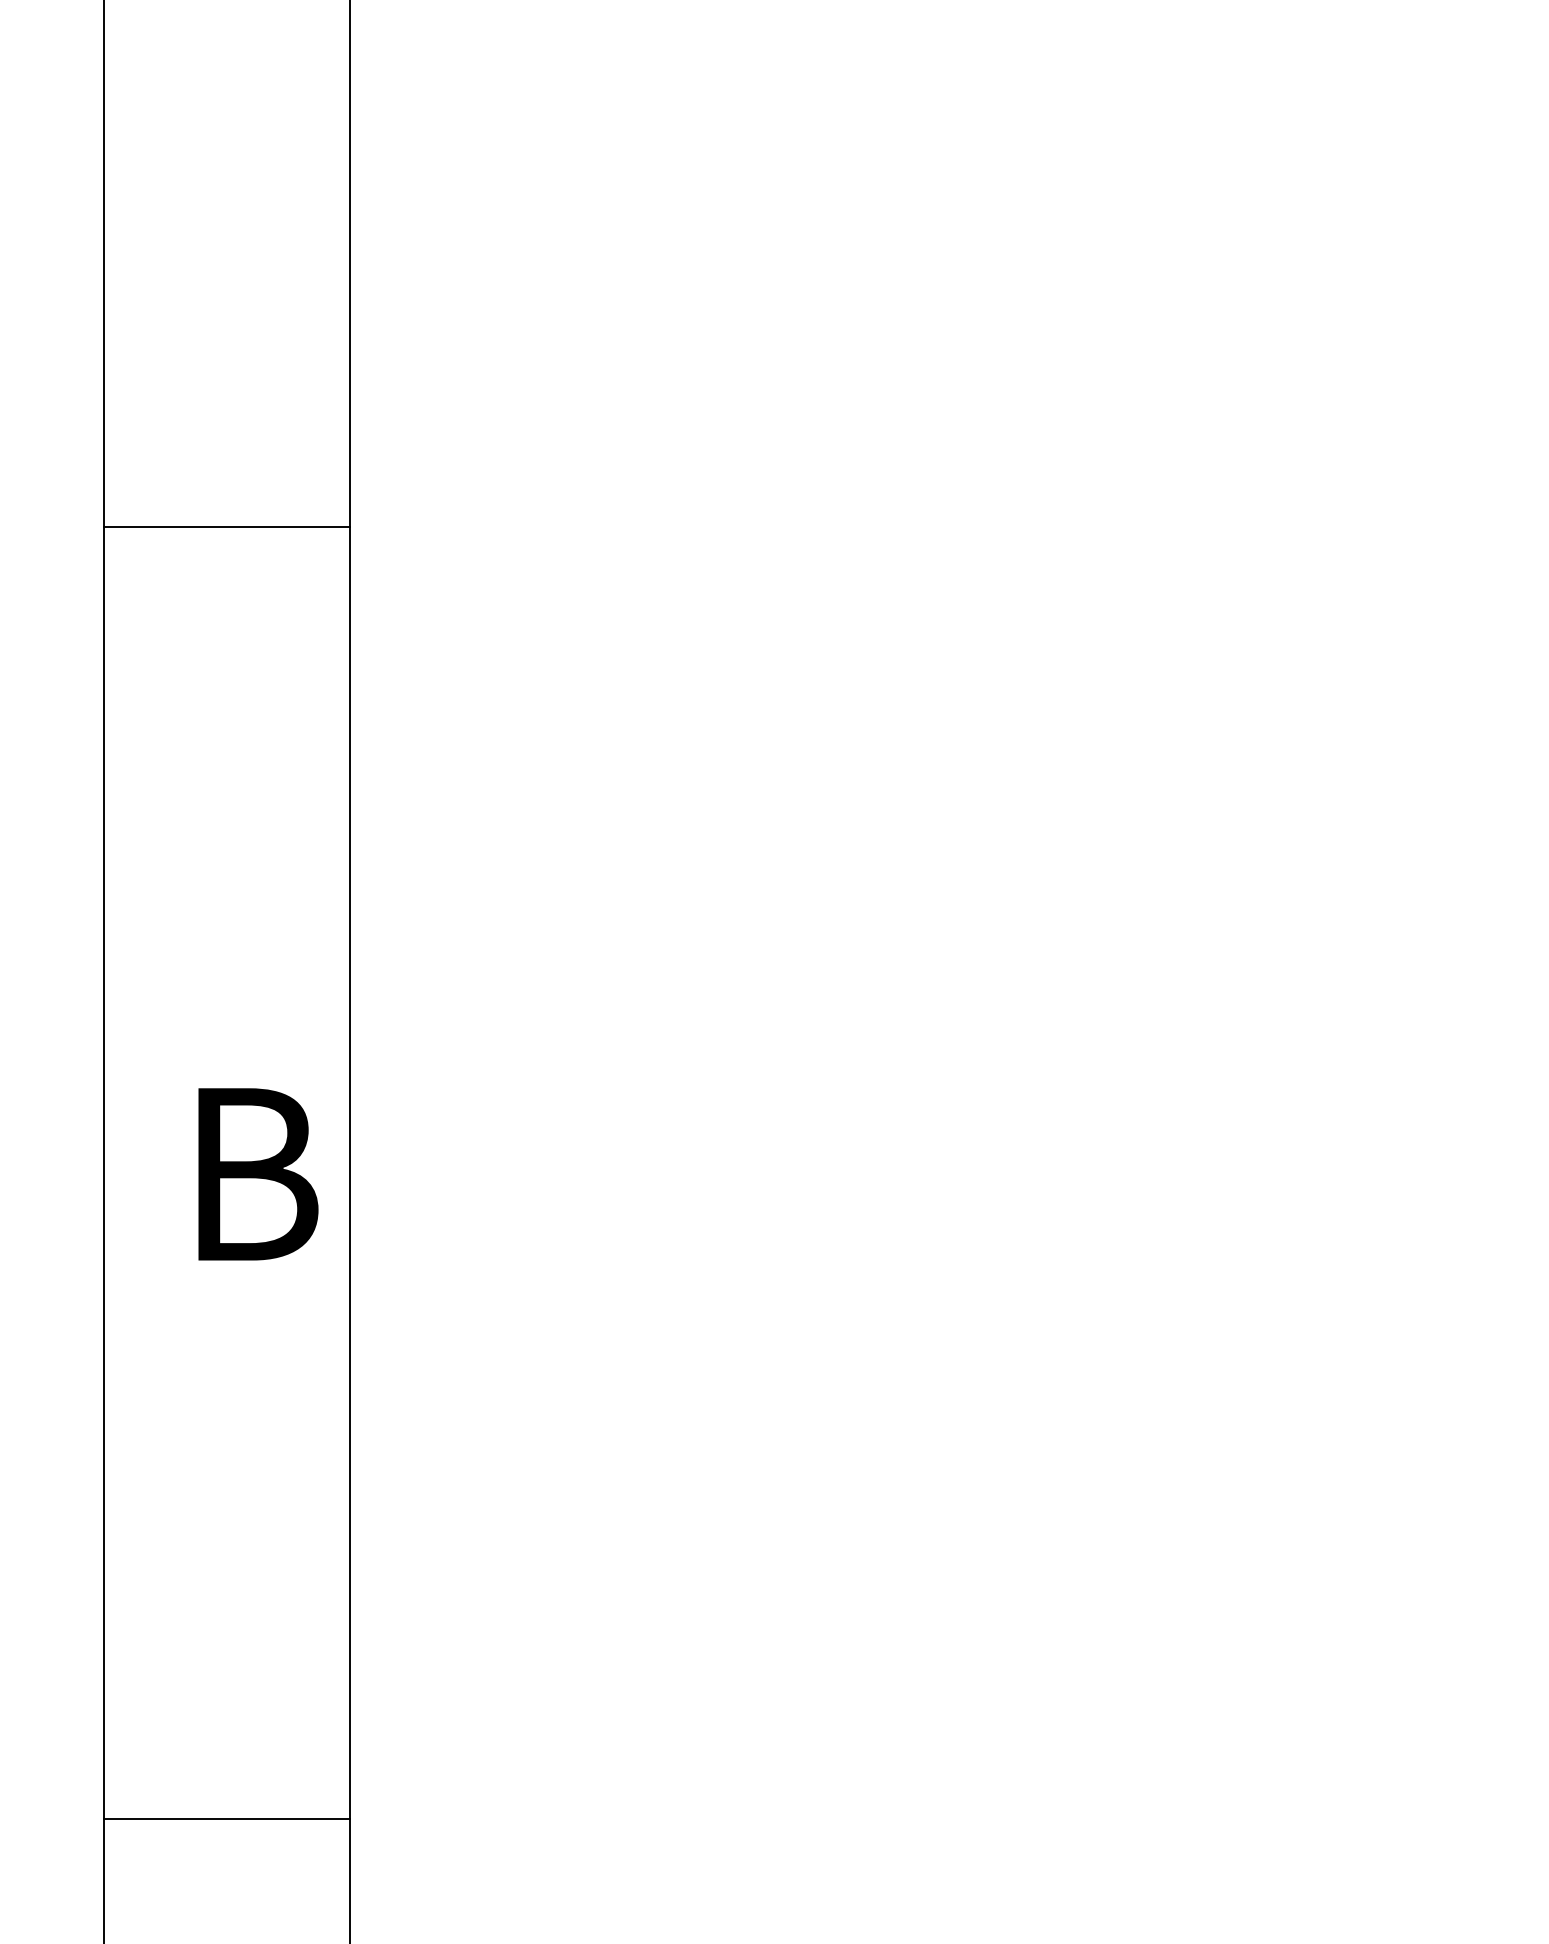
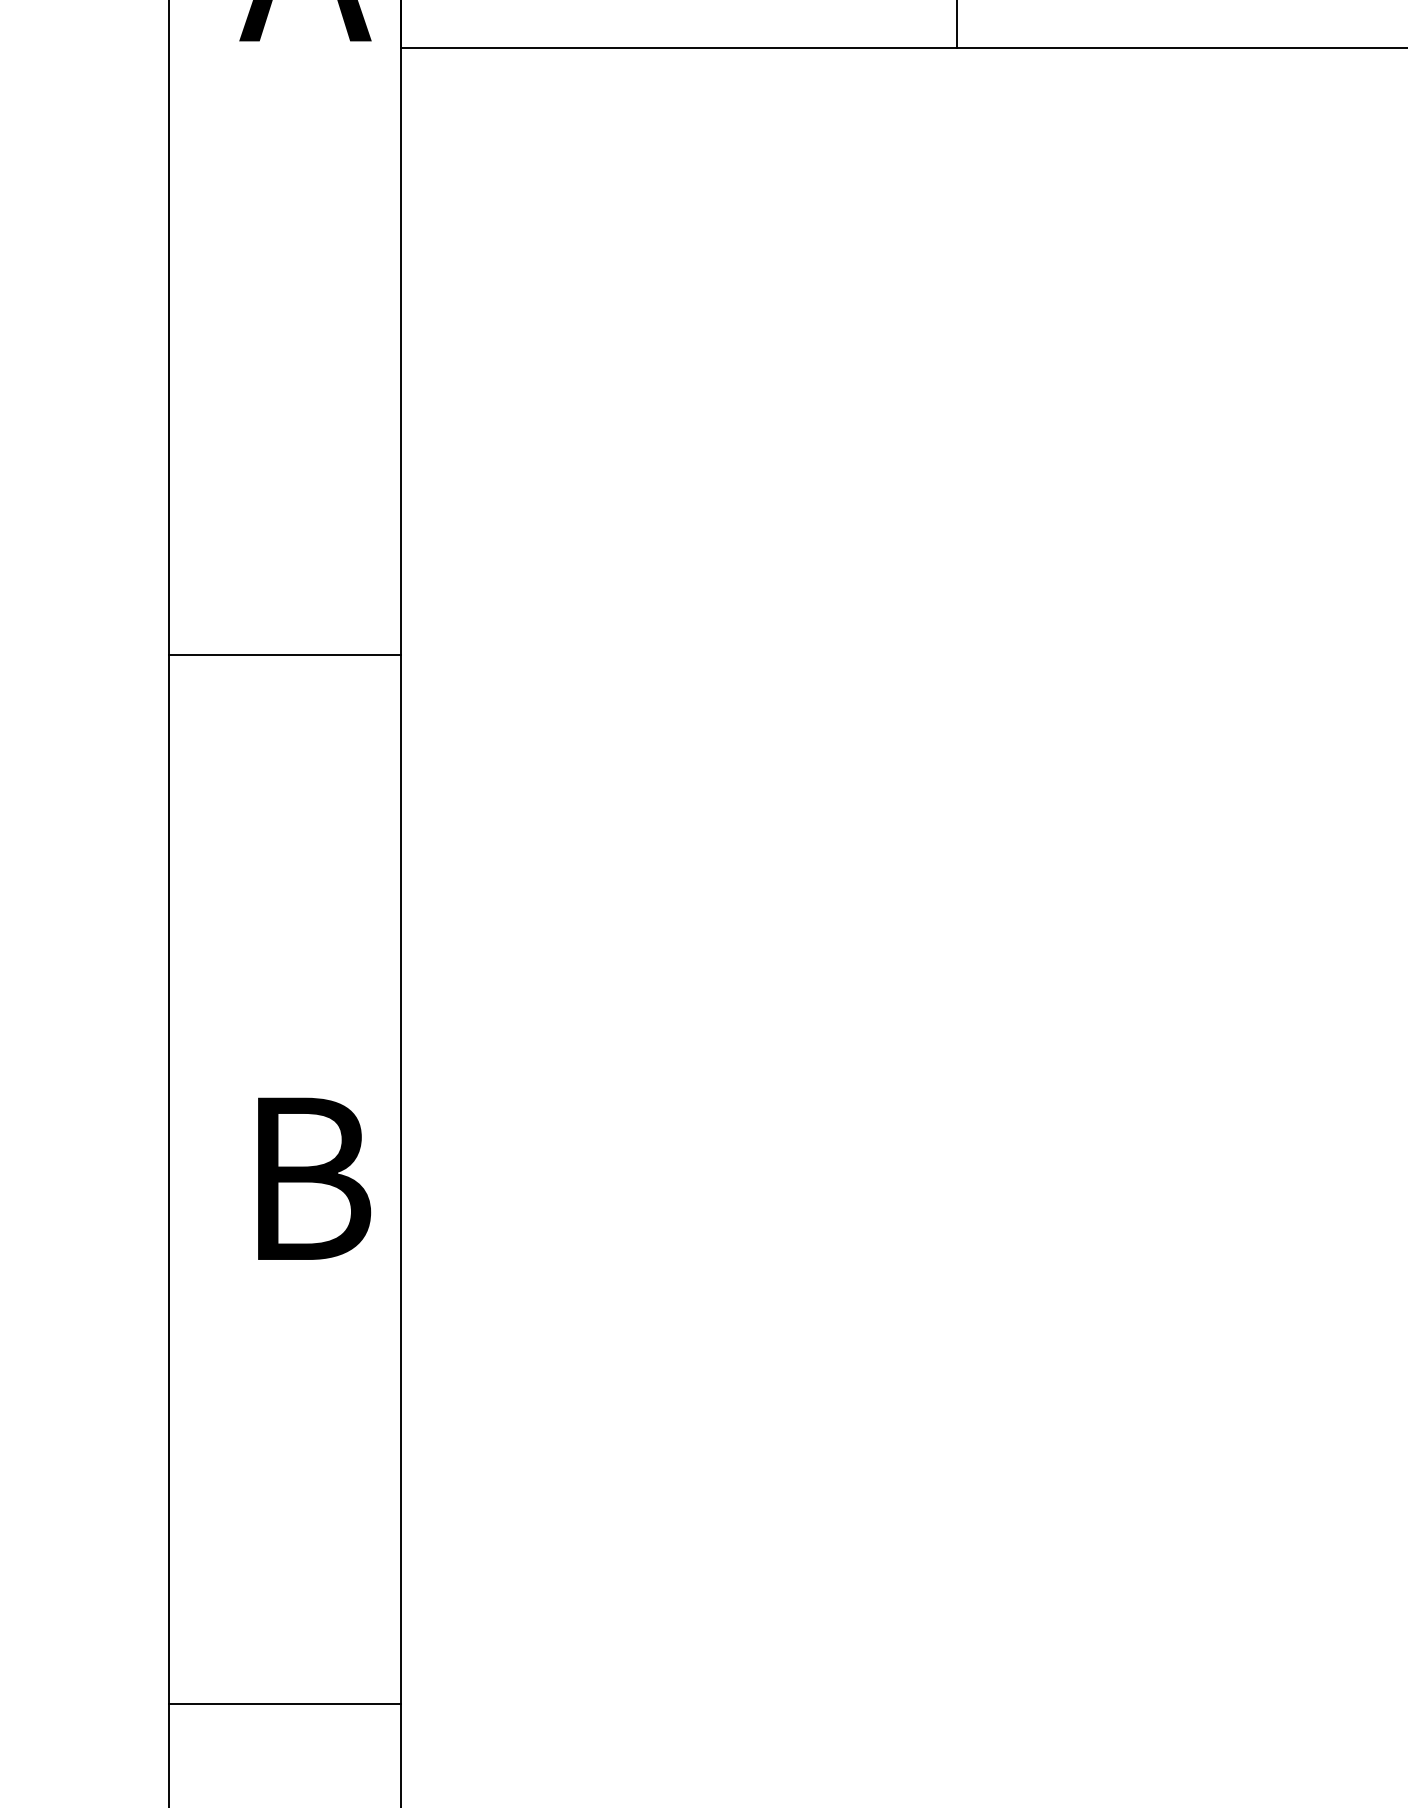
line: (227, 527) -> (285, 655), moved
line: (227, 1818) -> (285, 1703), moved

